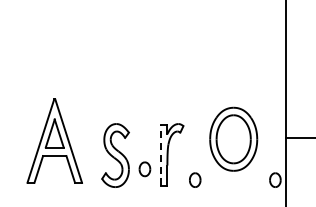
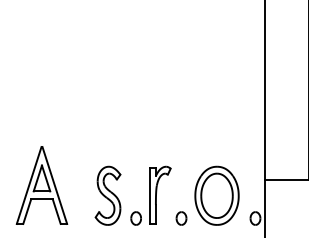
part: (233, 138) -> (216, 195), moved
part: (54, 141) -> (41, 185), moved
line: (160, 155) -> (149, 195), dashed -> solid
part: (144, 169) -> (135, 218), moved

